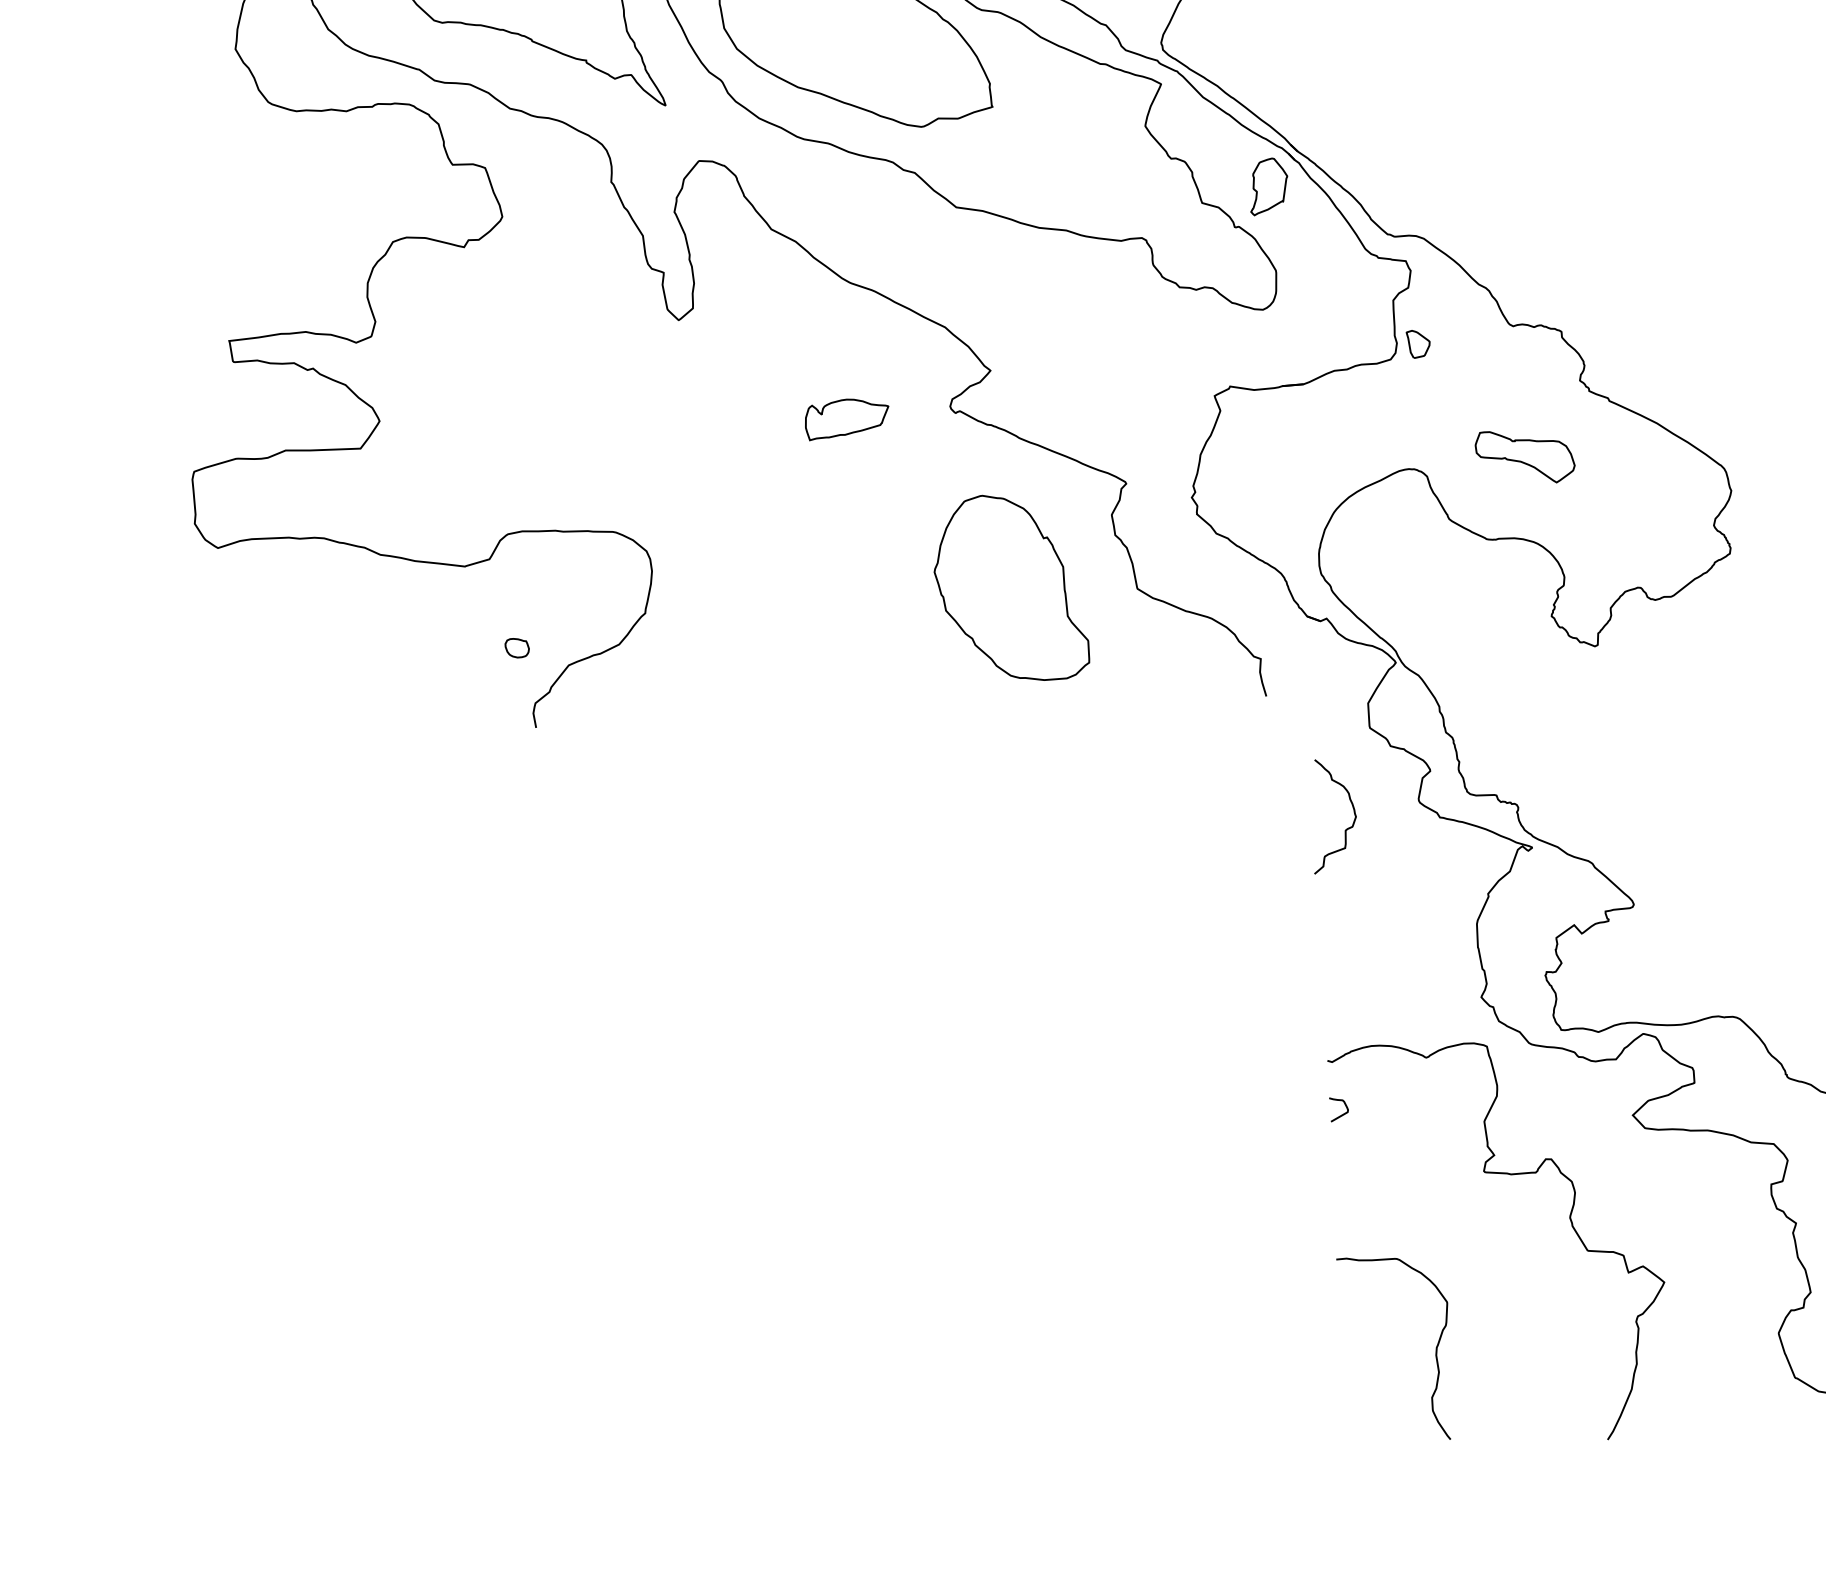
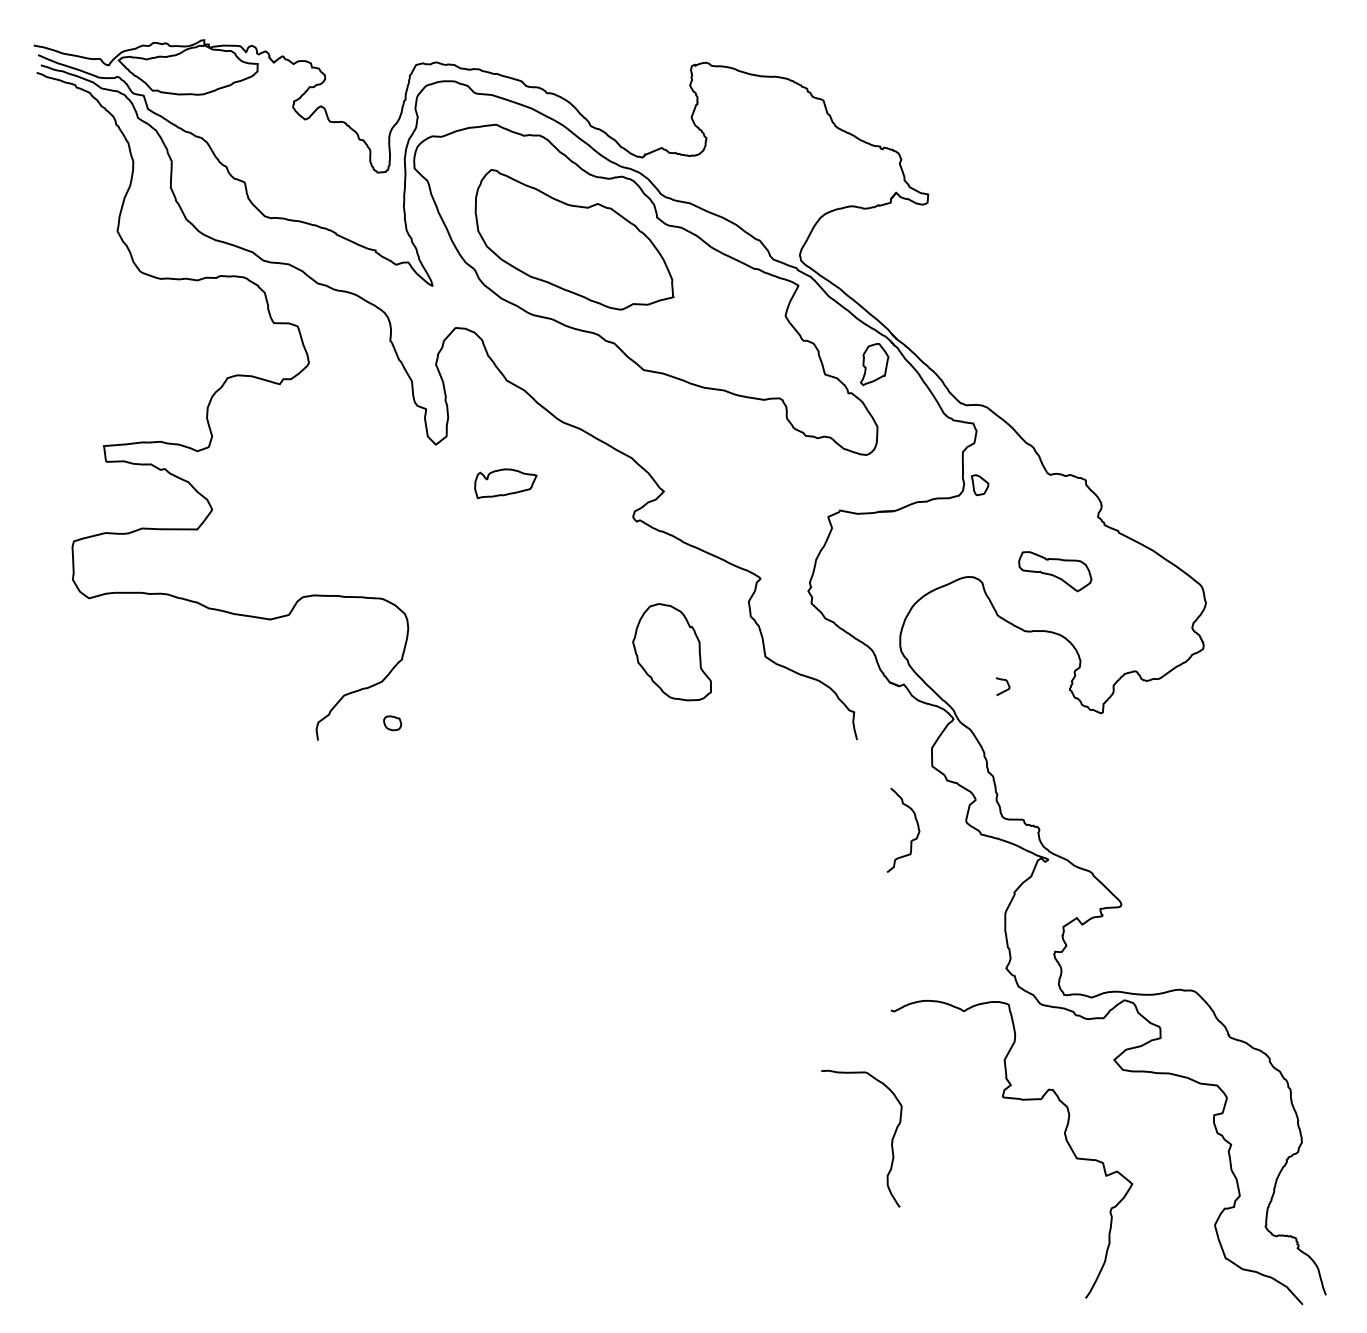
part: (846, 418) -> (505, 483), moved
part: (1009, 587) -> (671, 651), size x0.7
part: (517, 648) -> (392, 723), moved
curve: (1340, 1114) -> (1003, 690), moved
curve: (1435, 1346) -> (891, 1138), moved

